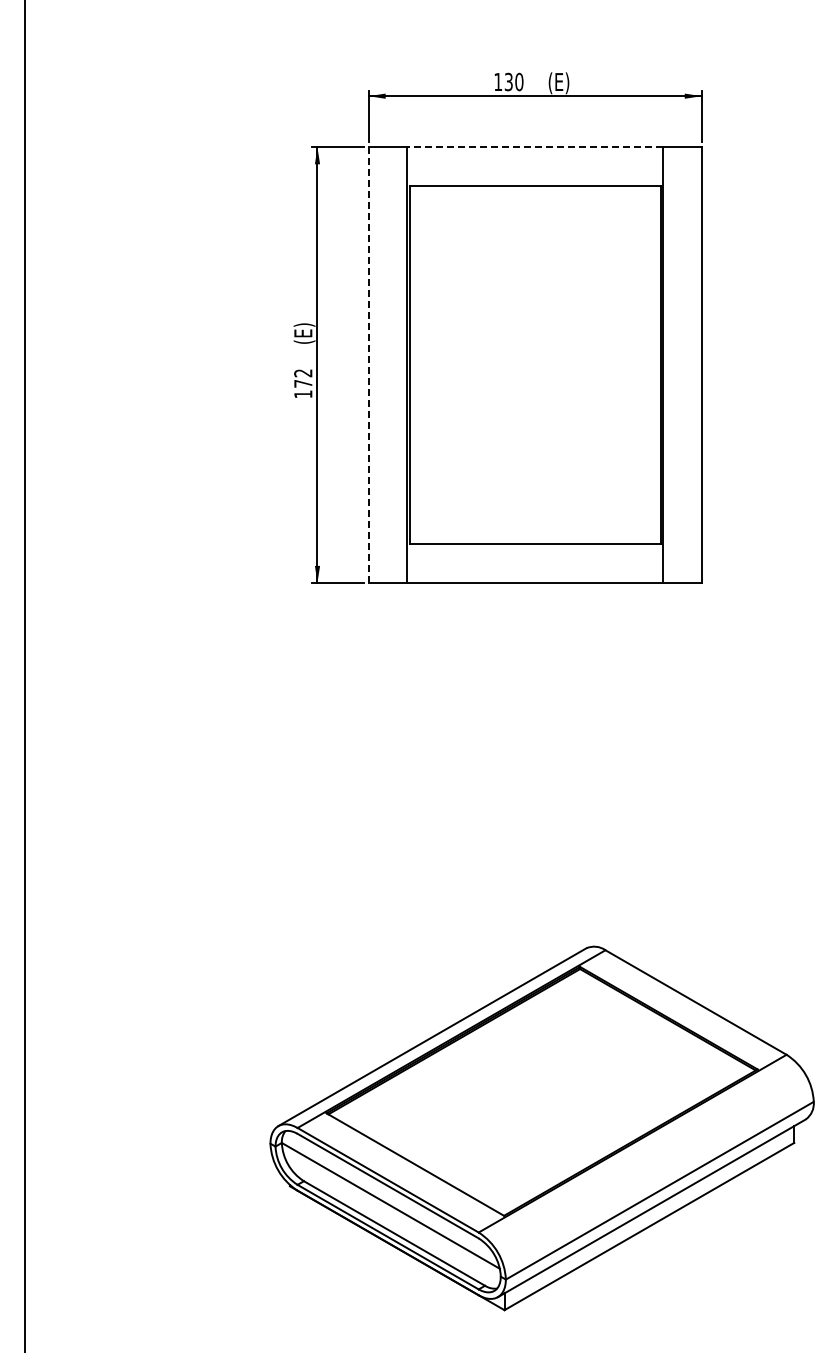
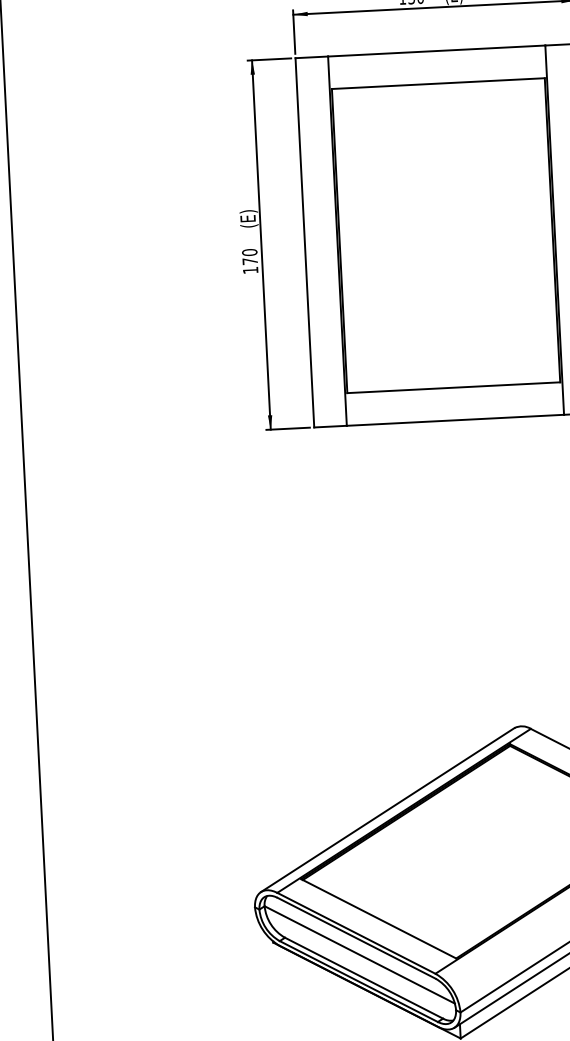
line: (534, 147) -> (436, 51), dashed -> solid
line: (368, 365) -> (304, 243), dashed -> solid
text: (303, 373) -> (249, 252), 172 -> 170

